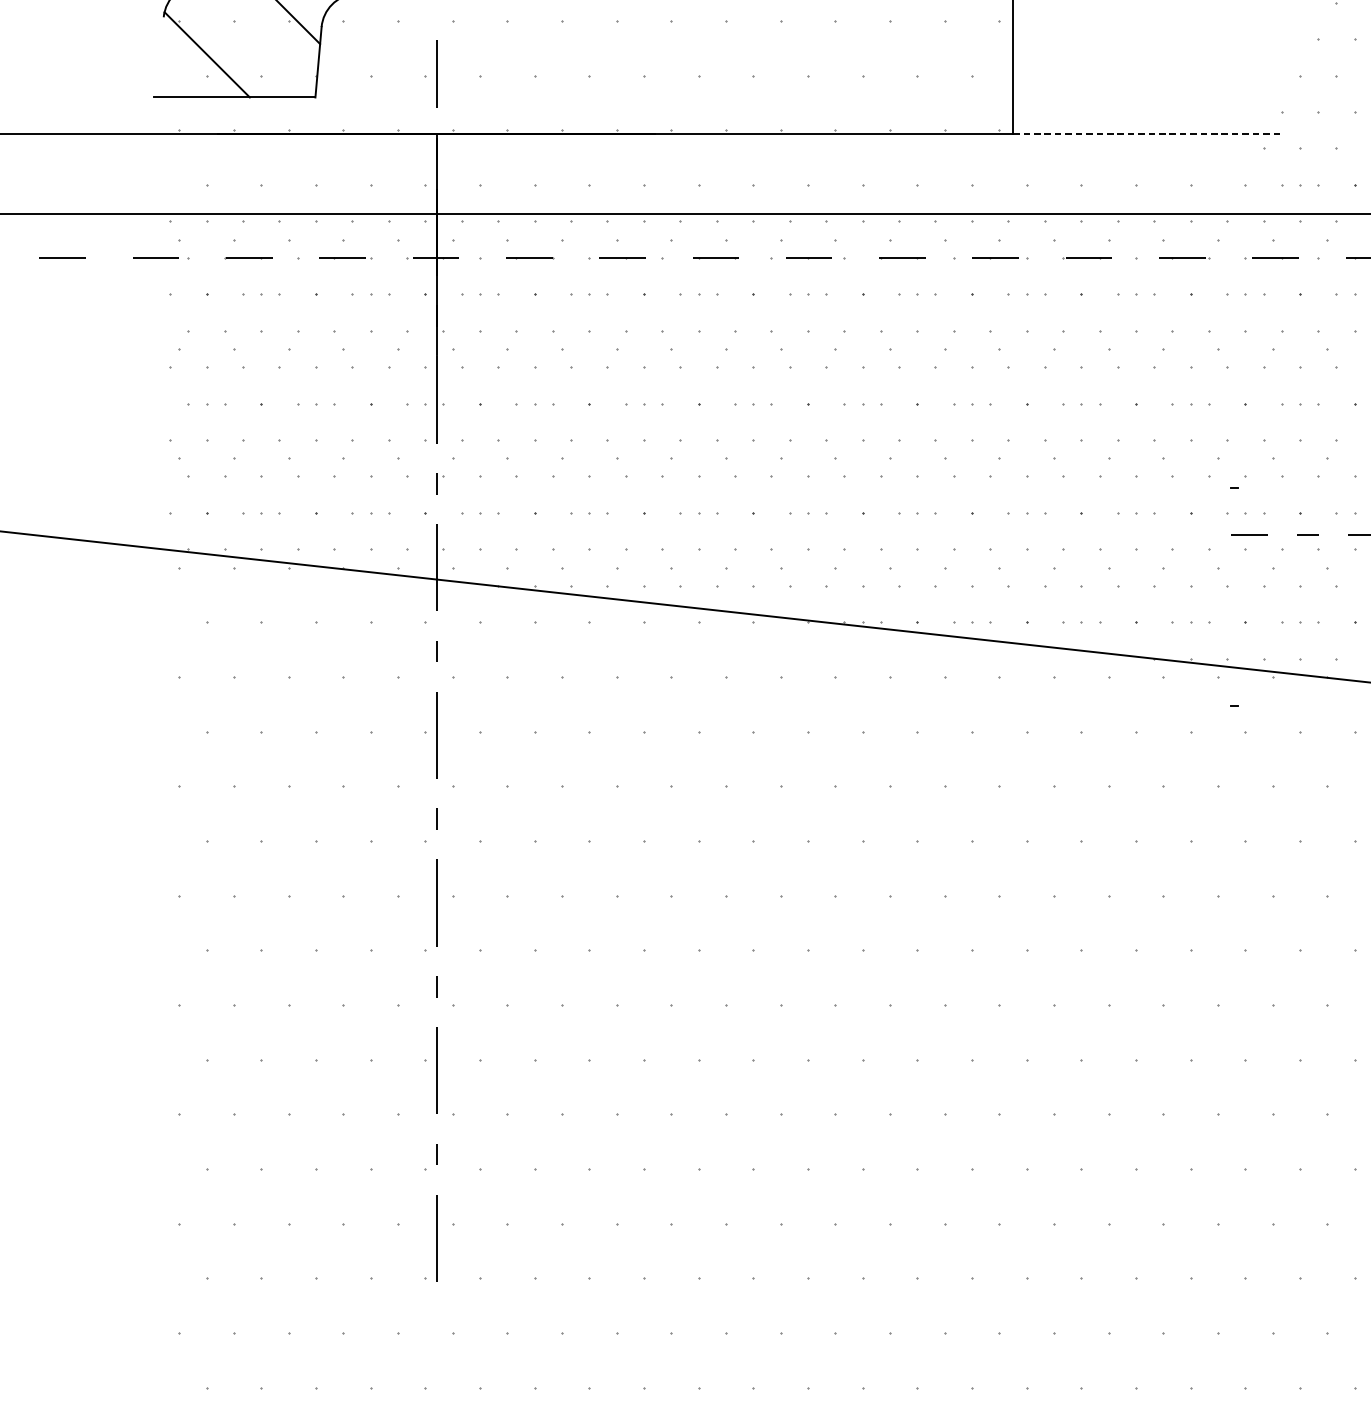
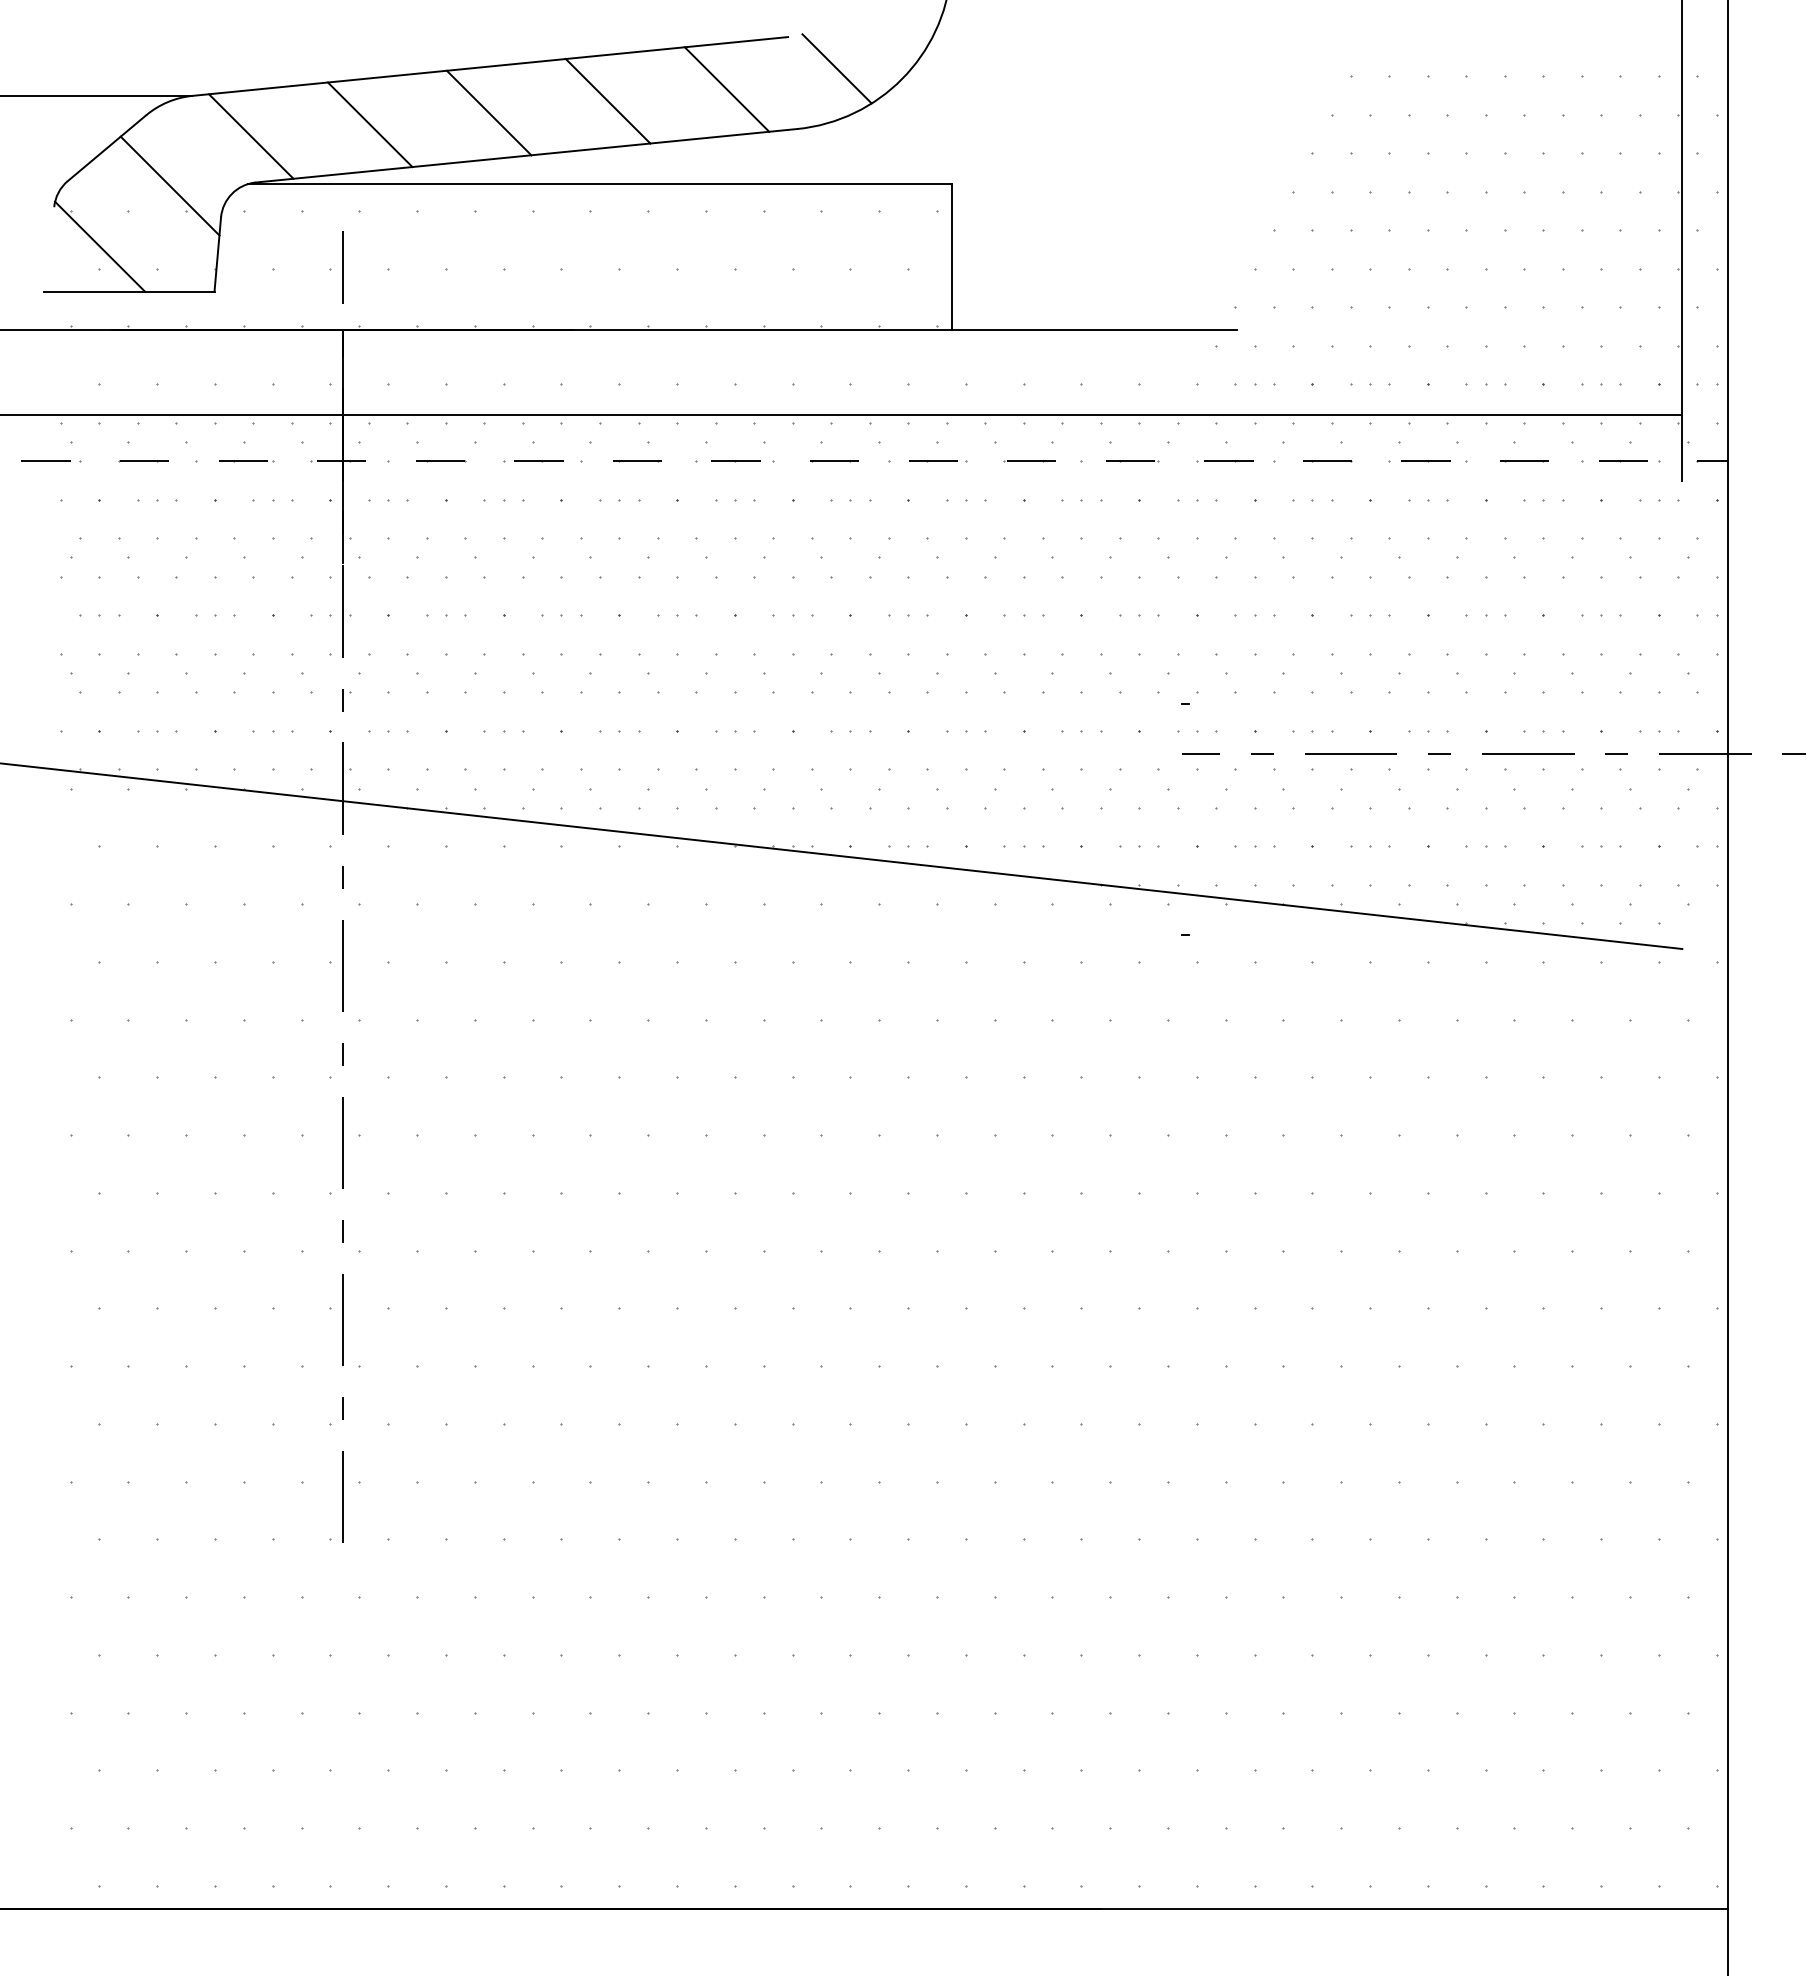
line: (1148, 134) -> (1094, 330), dashed -> solid

